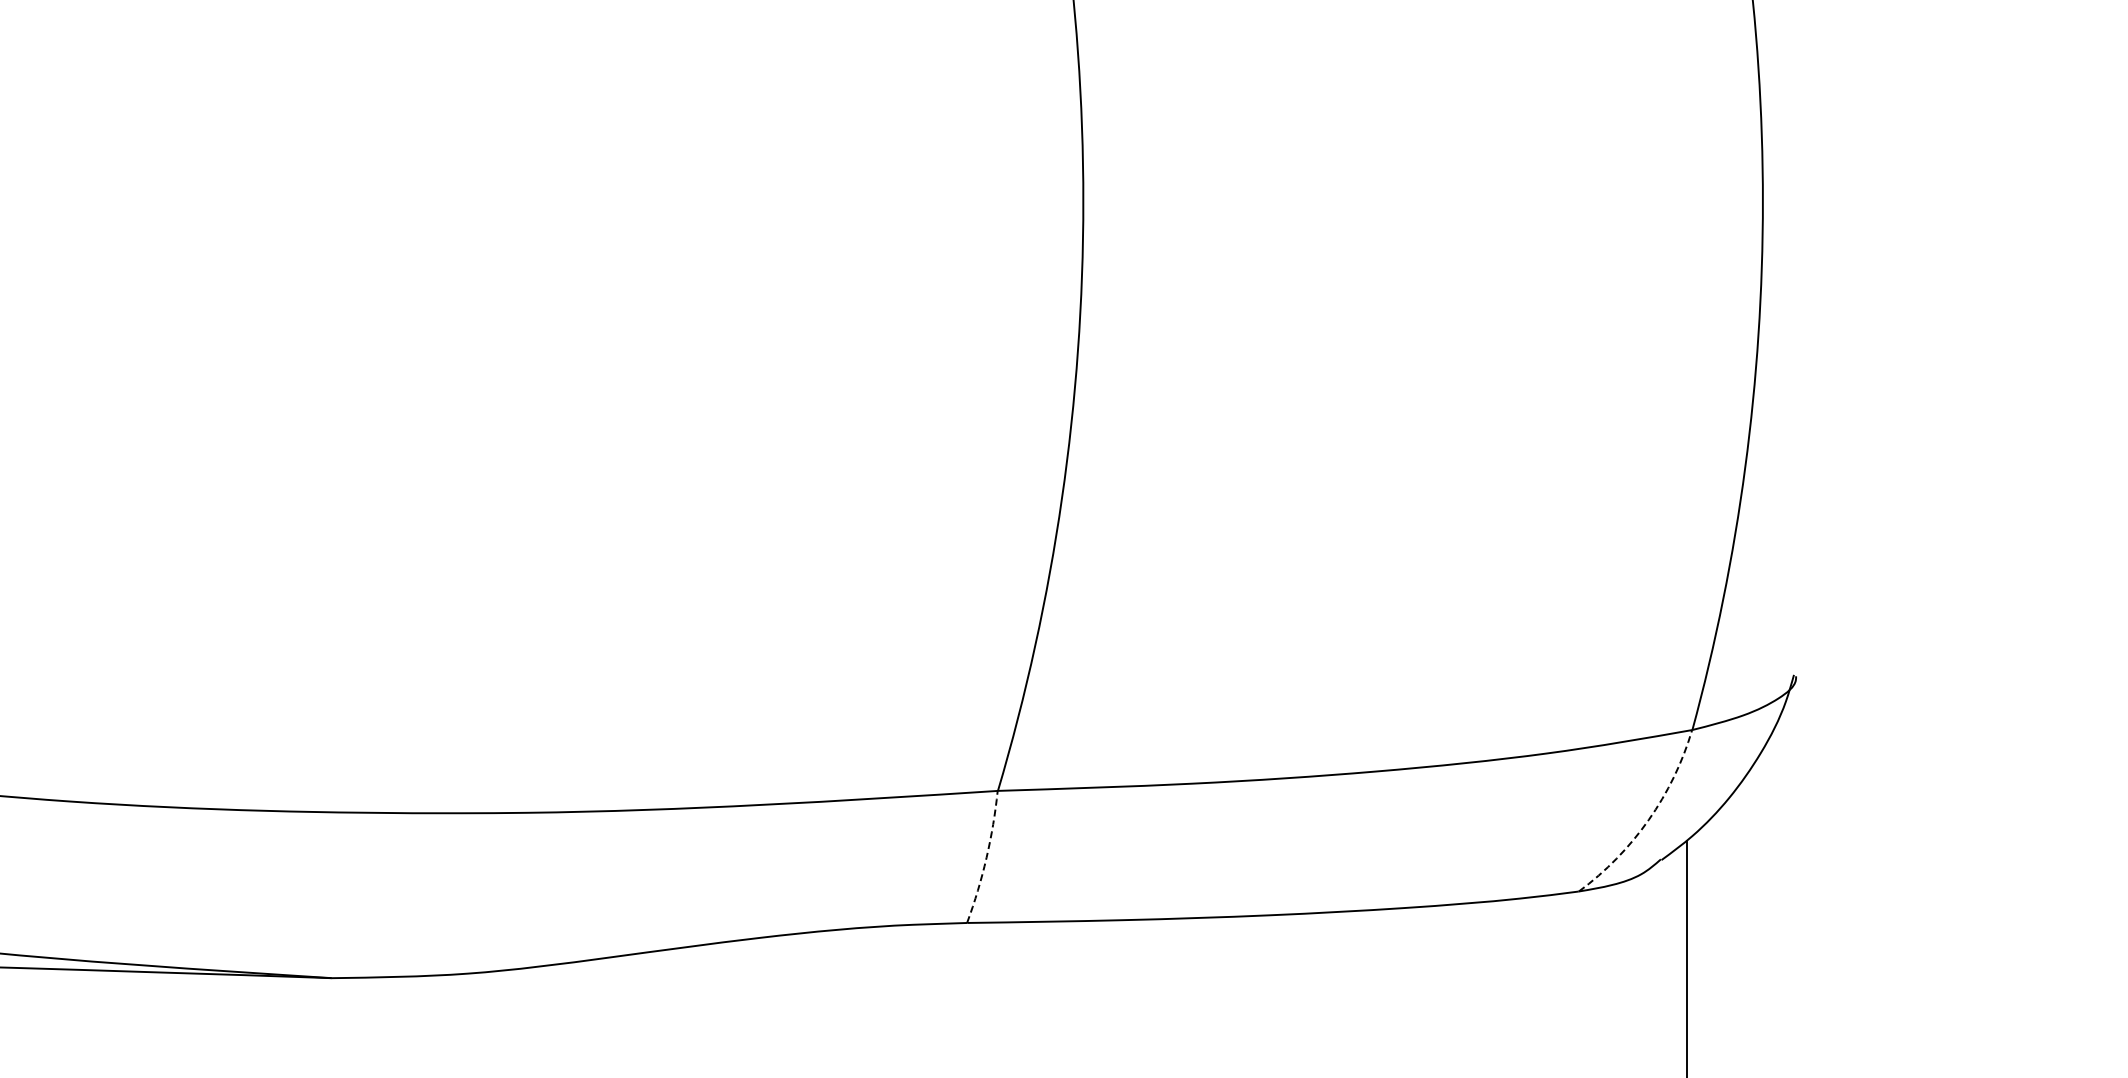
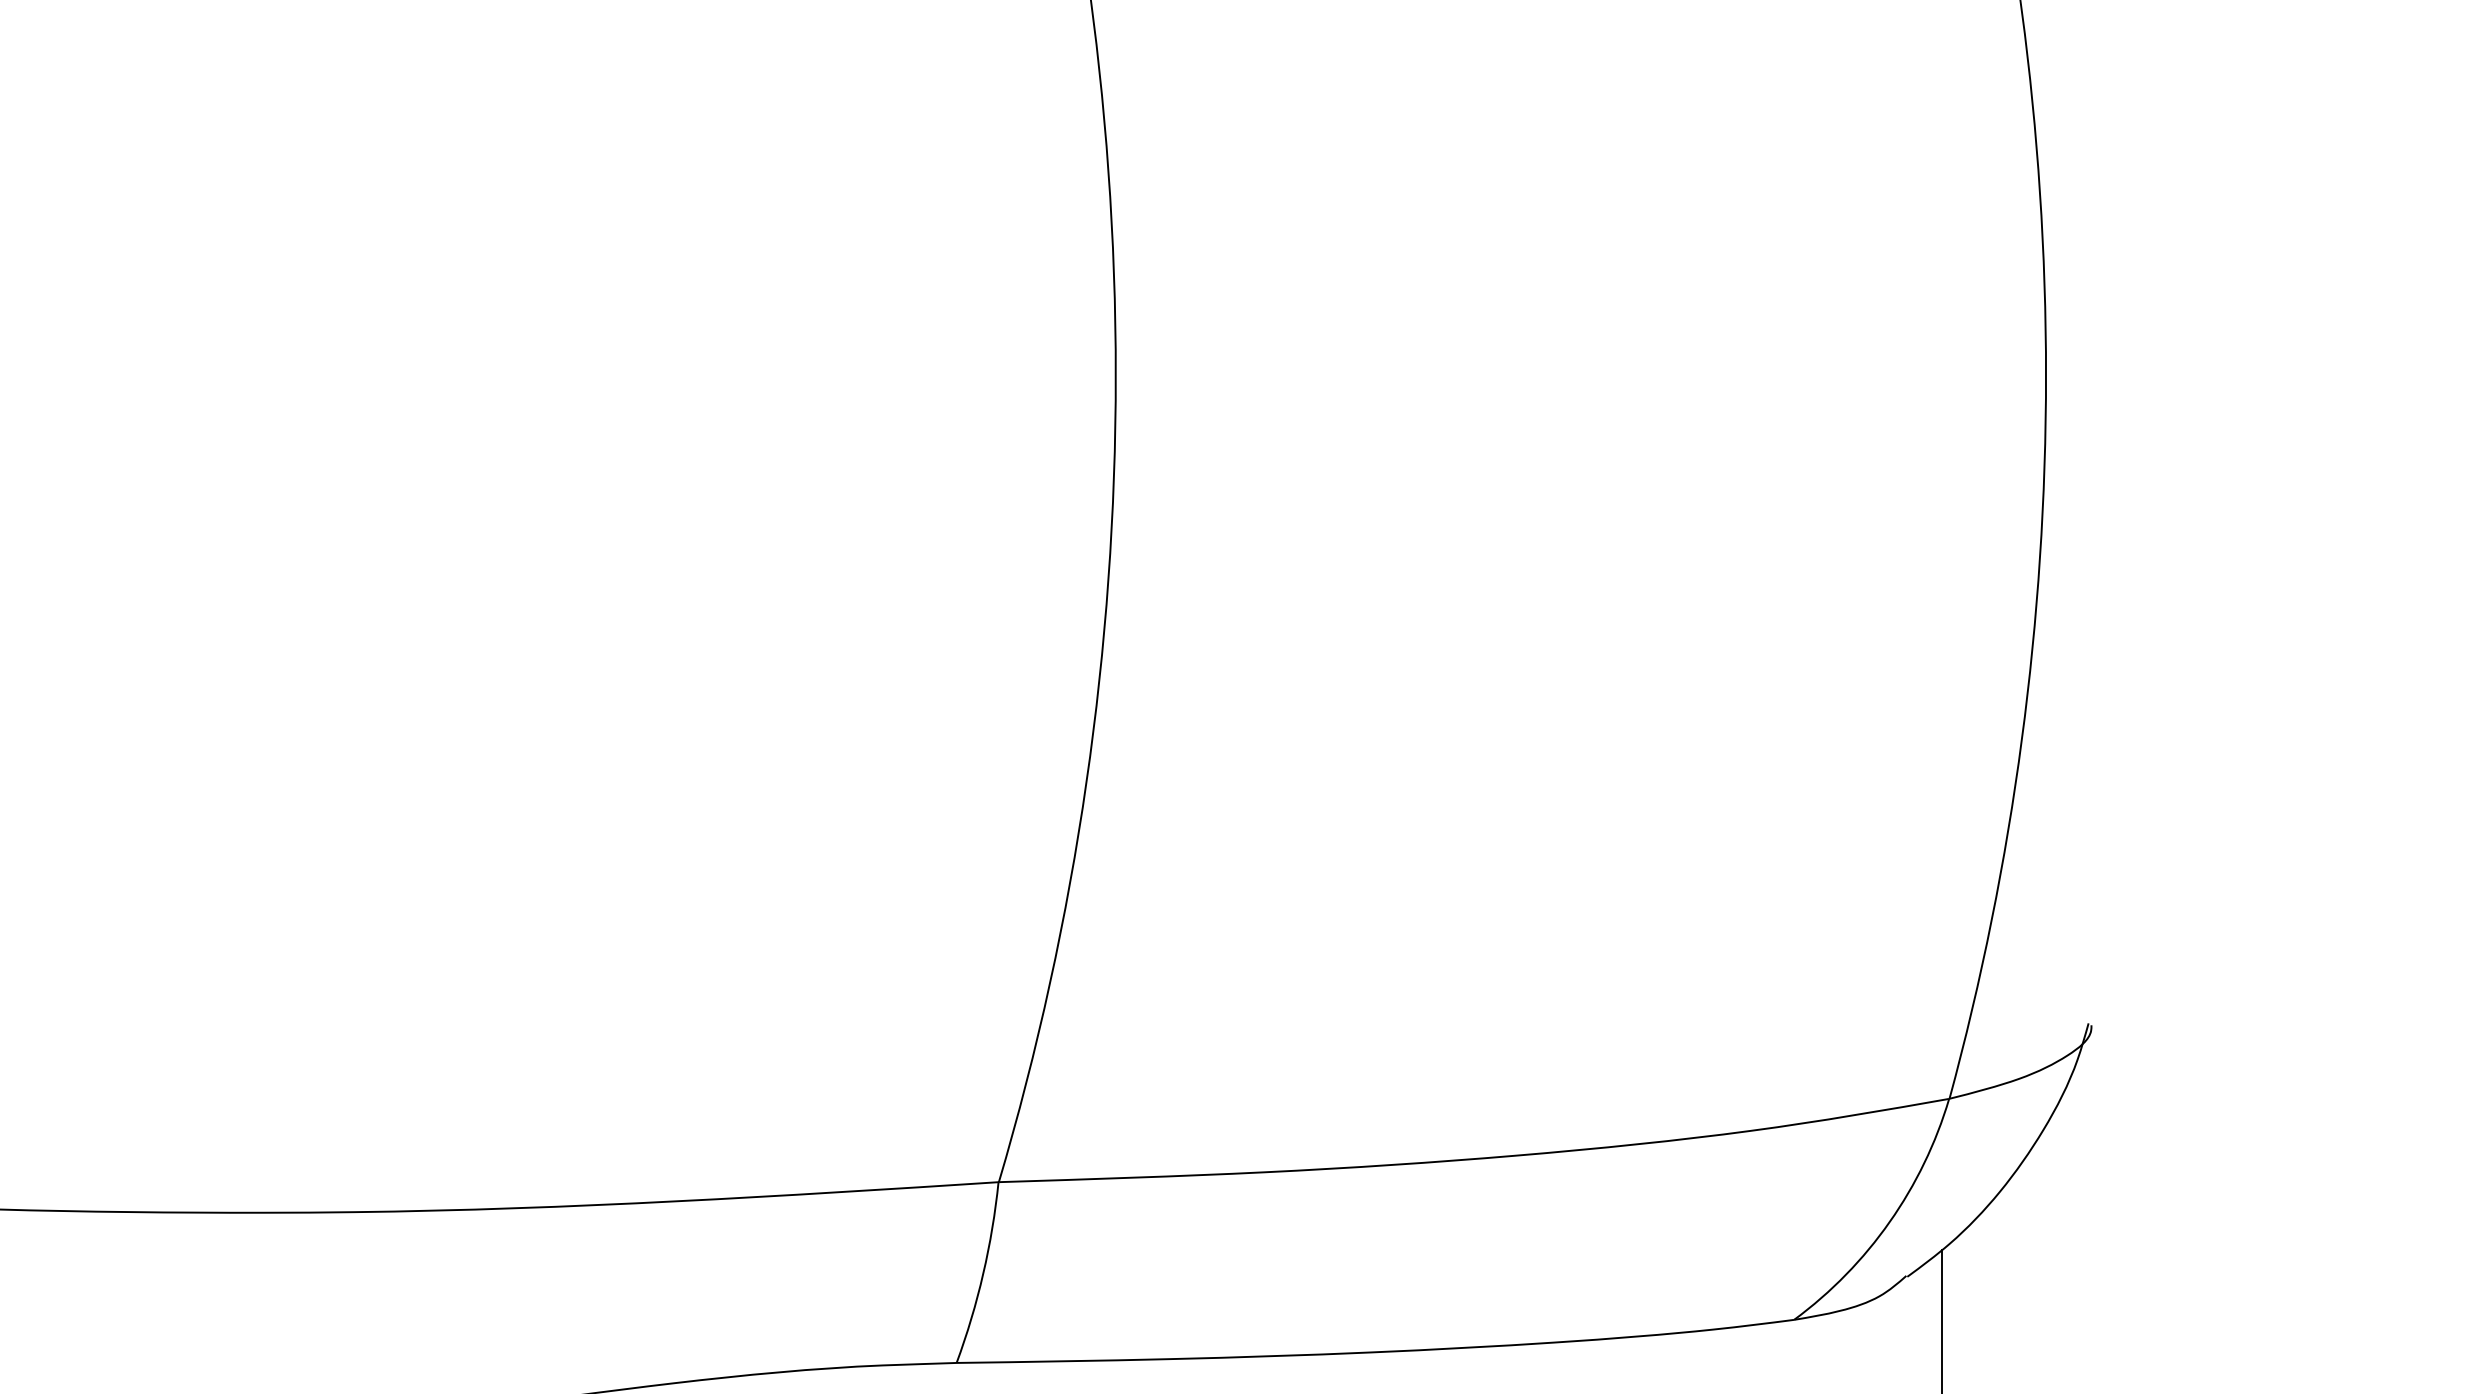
arc: (1648, 820) -> (1889, 1222), dashed -> solid
arc: (986, 857) -> (983, 1273), dashed -> solid

